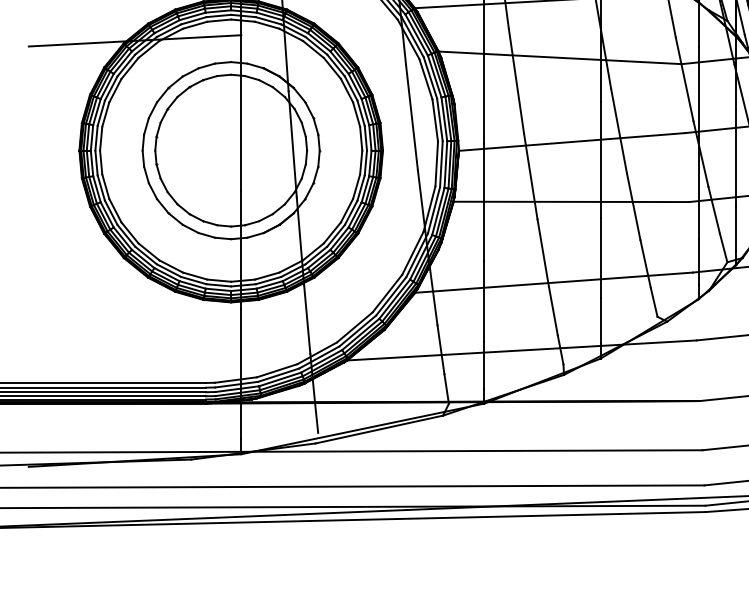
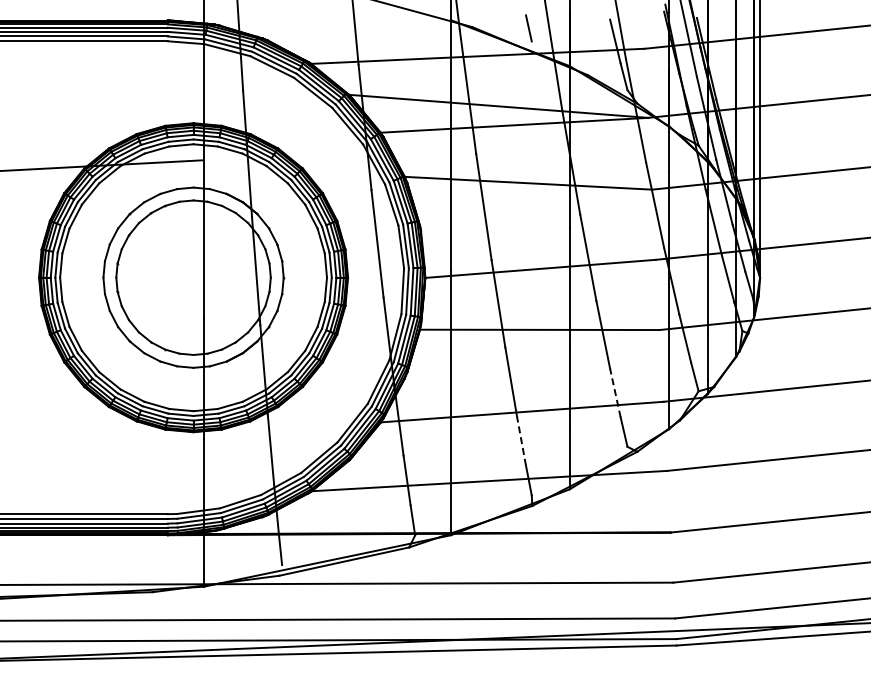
line: (645, 264) -> (615, 393), solid -> dashed
line: (553, 310) -> (521, 440), solid -> dashed

